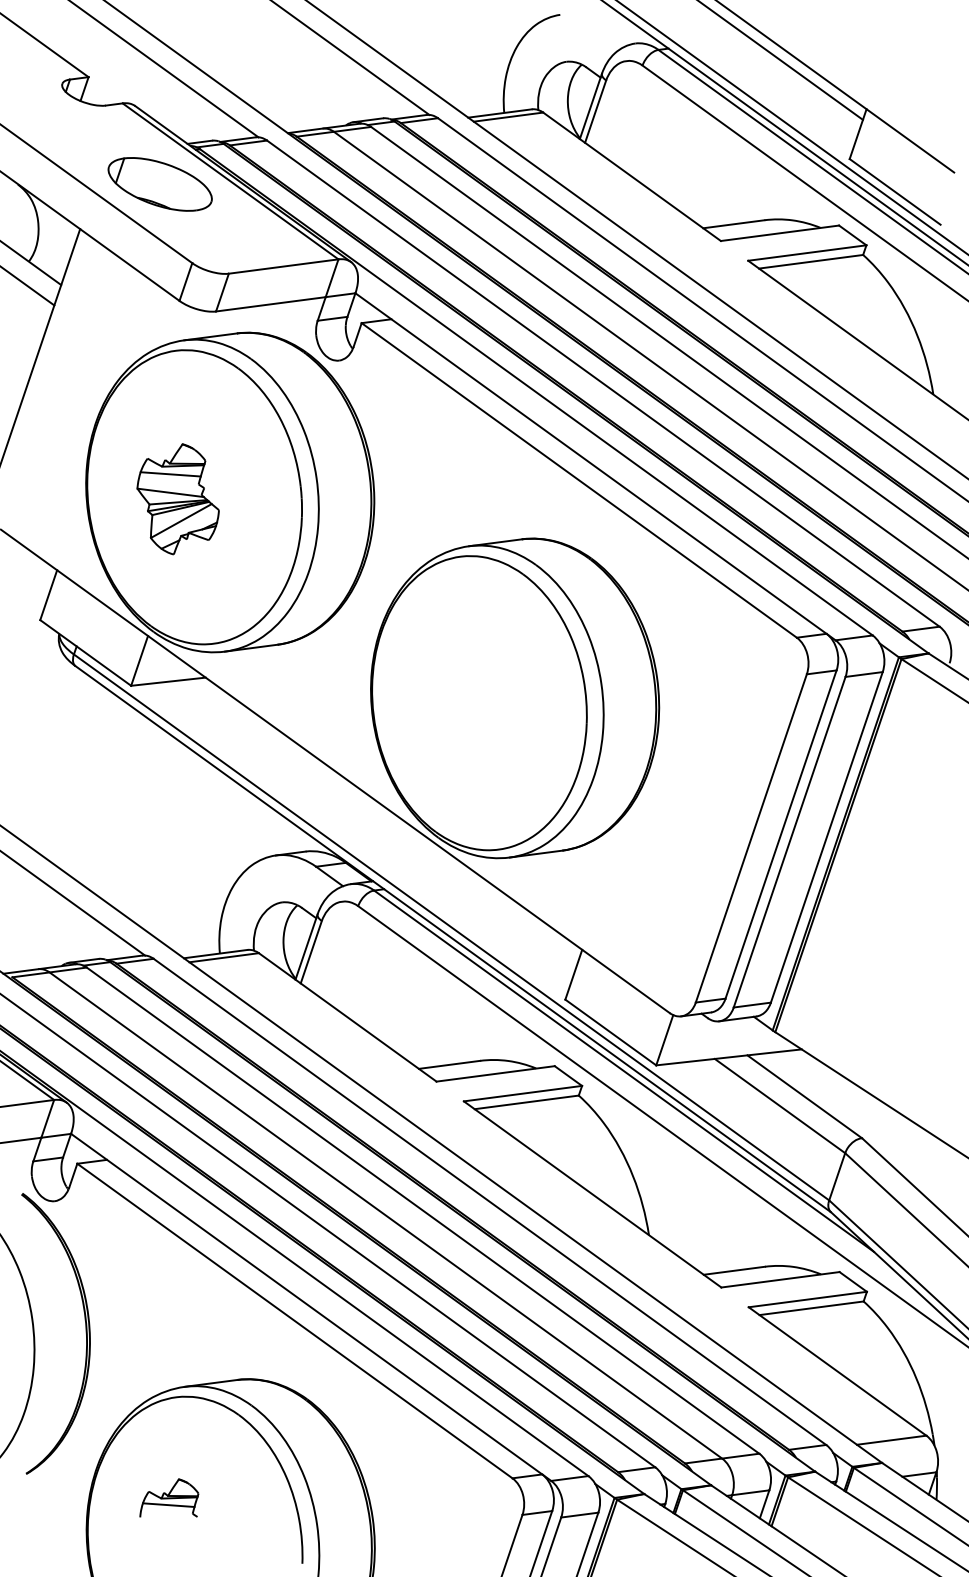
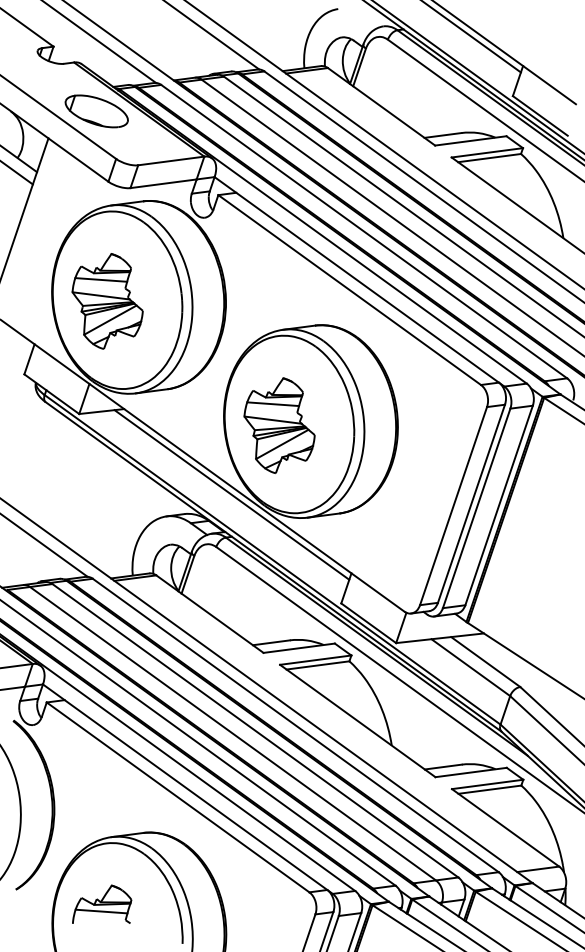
part: (177, 499) -> (107, 301), size x1.43
part: (462, 704) -> (279, 425), added
line: (383, 819) -> (231, 494), added
part: (169, 1496) -> (102, 903), size x1.67

